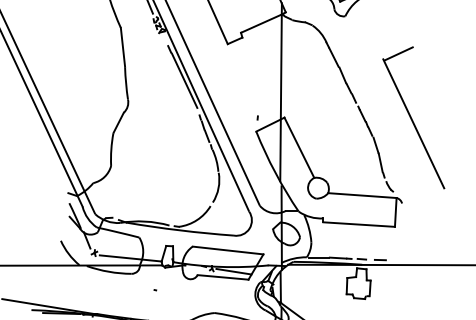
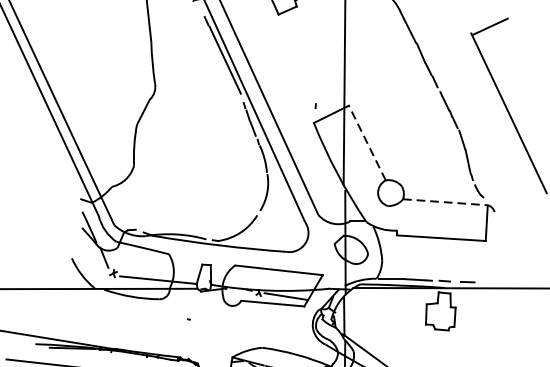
line: (299, 147) -> (367, 142), solid -> dashed
line: (362, 195) -> (445, 202), solid -> dashed

